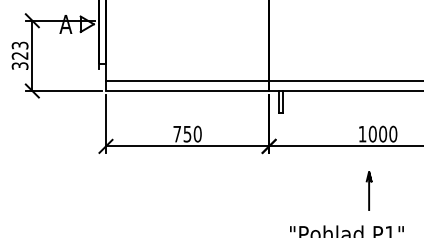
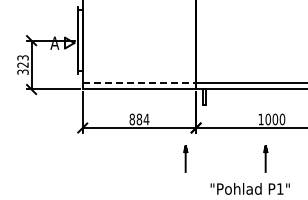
line: (187, 80) -> (139, 82), solid -> dashed
text: (187, 134) -> (139, 119), 750 -> 884
line: (253, 190) -> (185, 158), added

